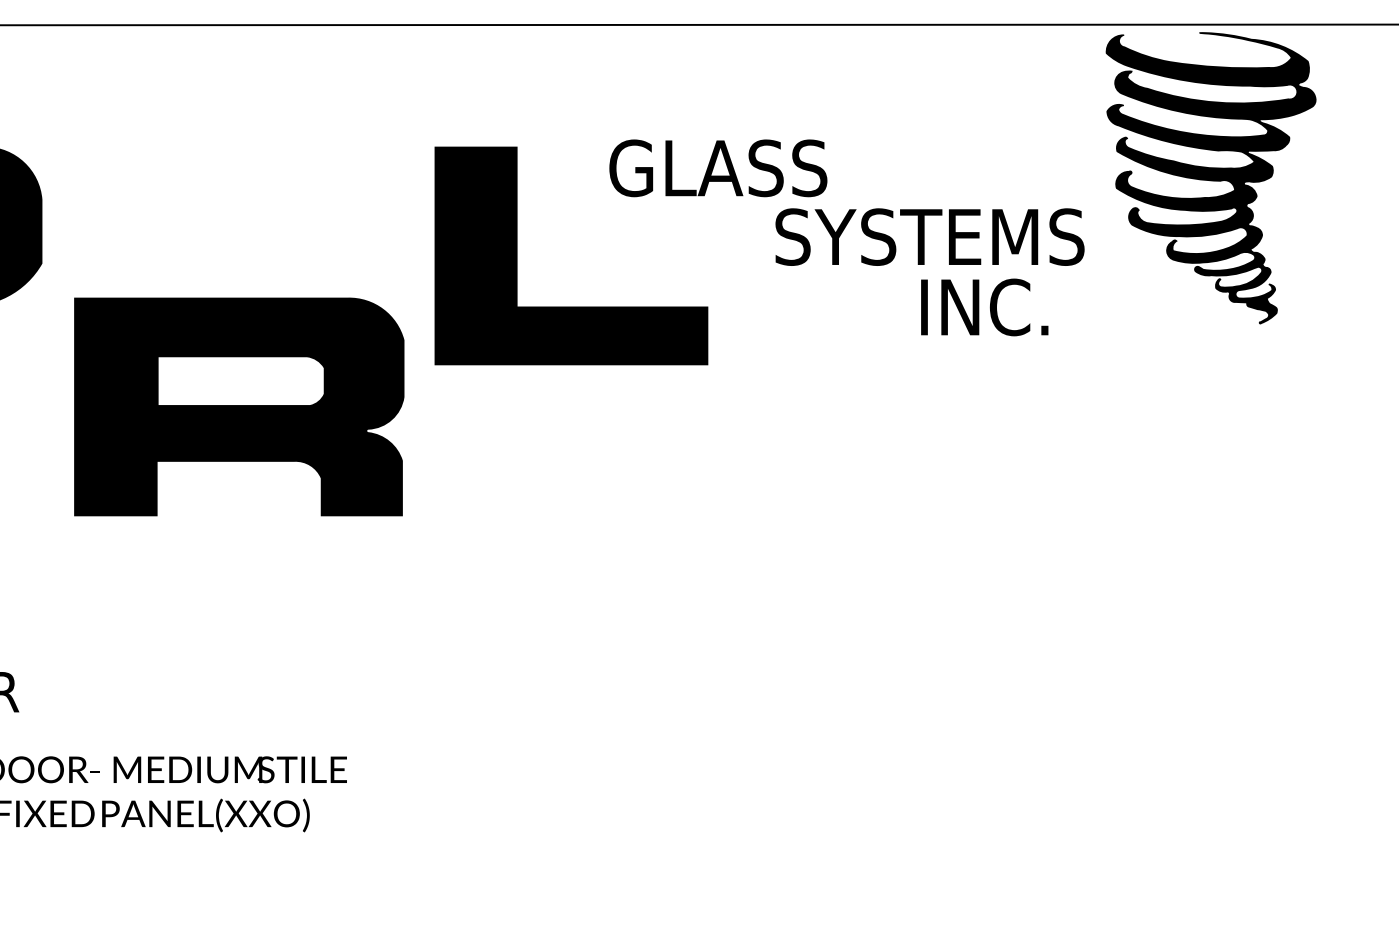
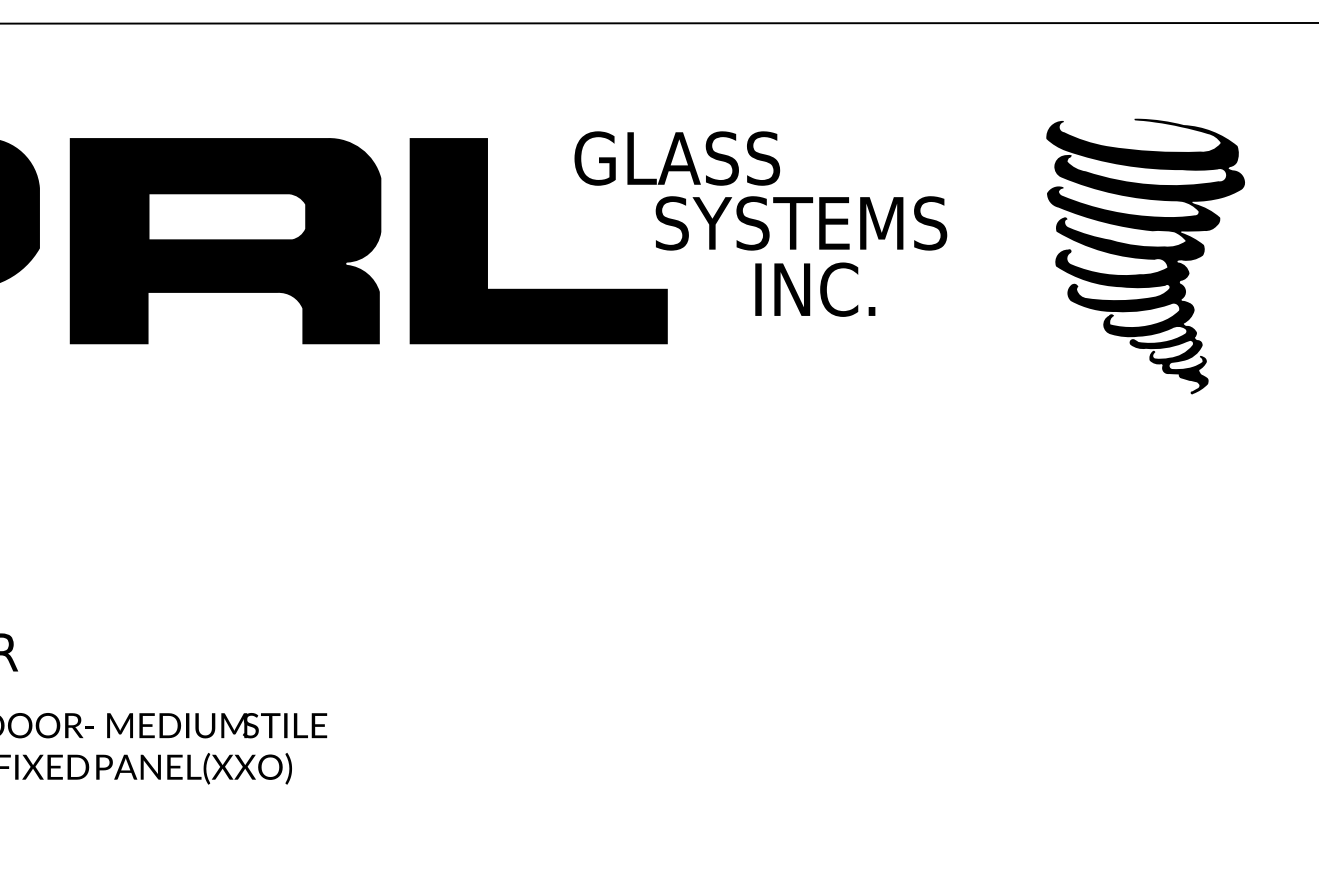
part: (1210, 178) -> (1145, 256), moved
text: (929, 236) -> (800, 222), moved
text: (984, 307) -> (815, 289), moved
part: (239, 406) -> (225, 240), moved

